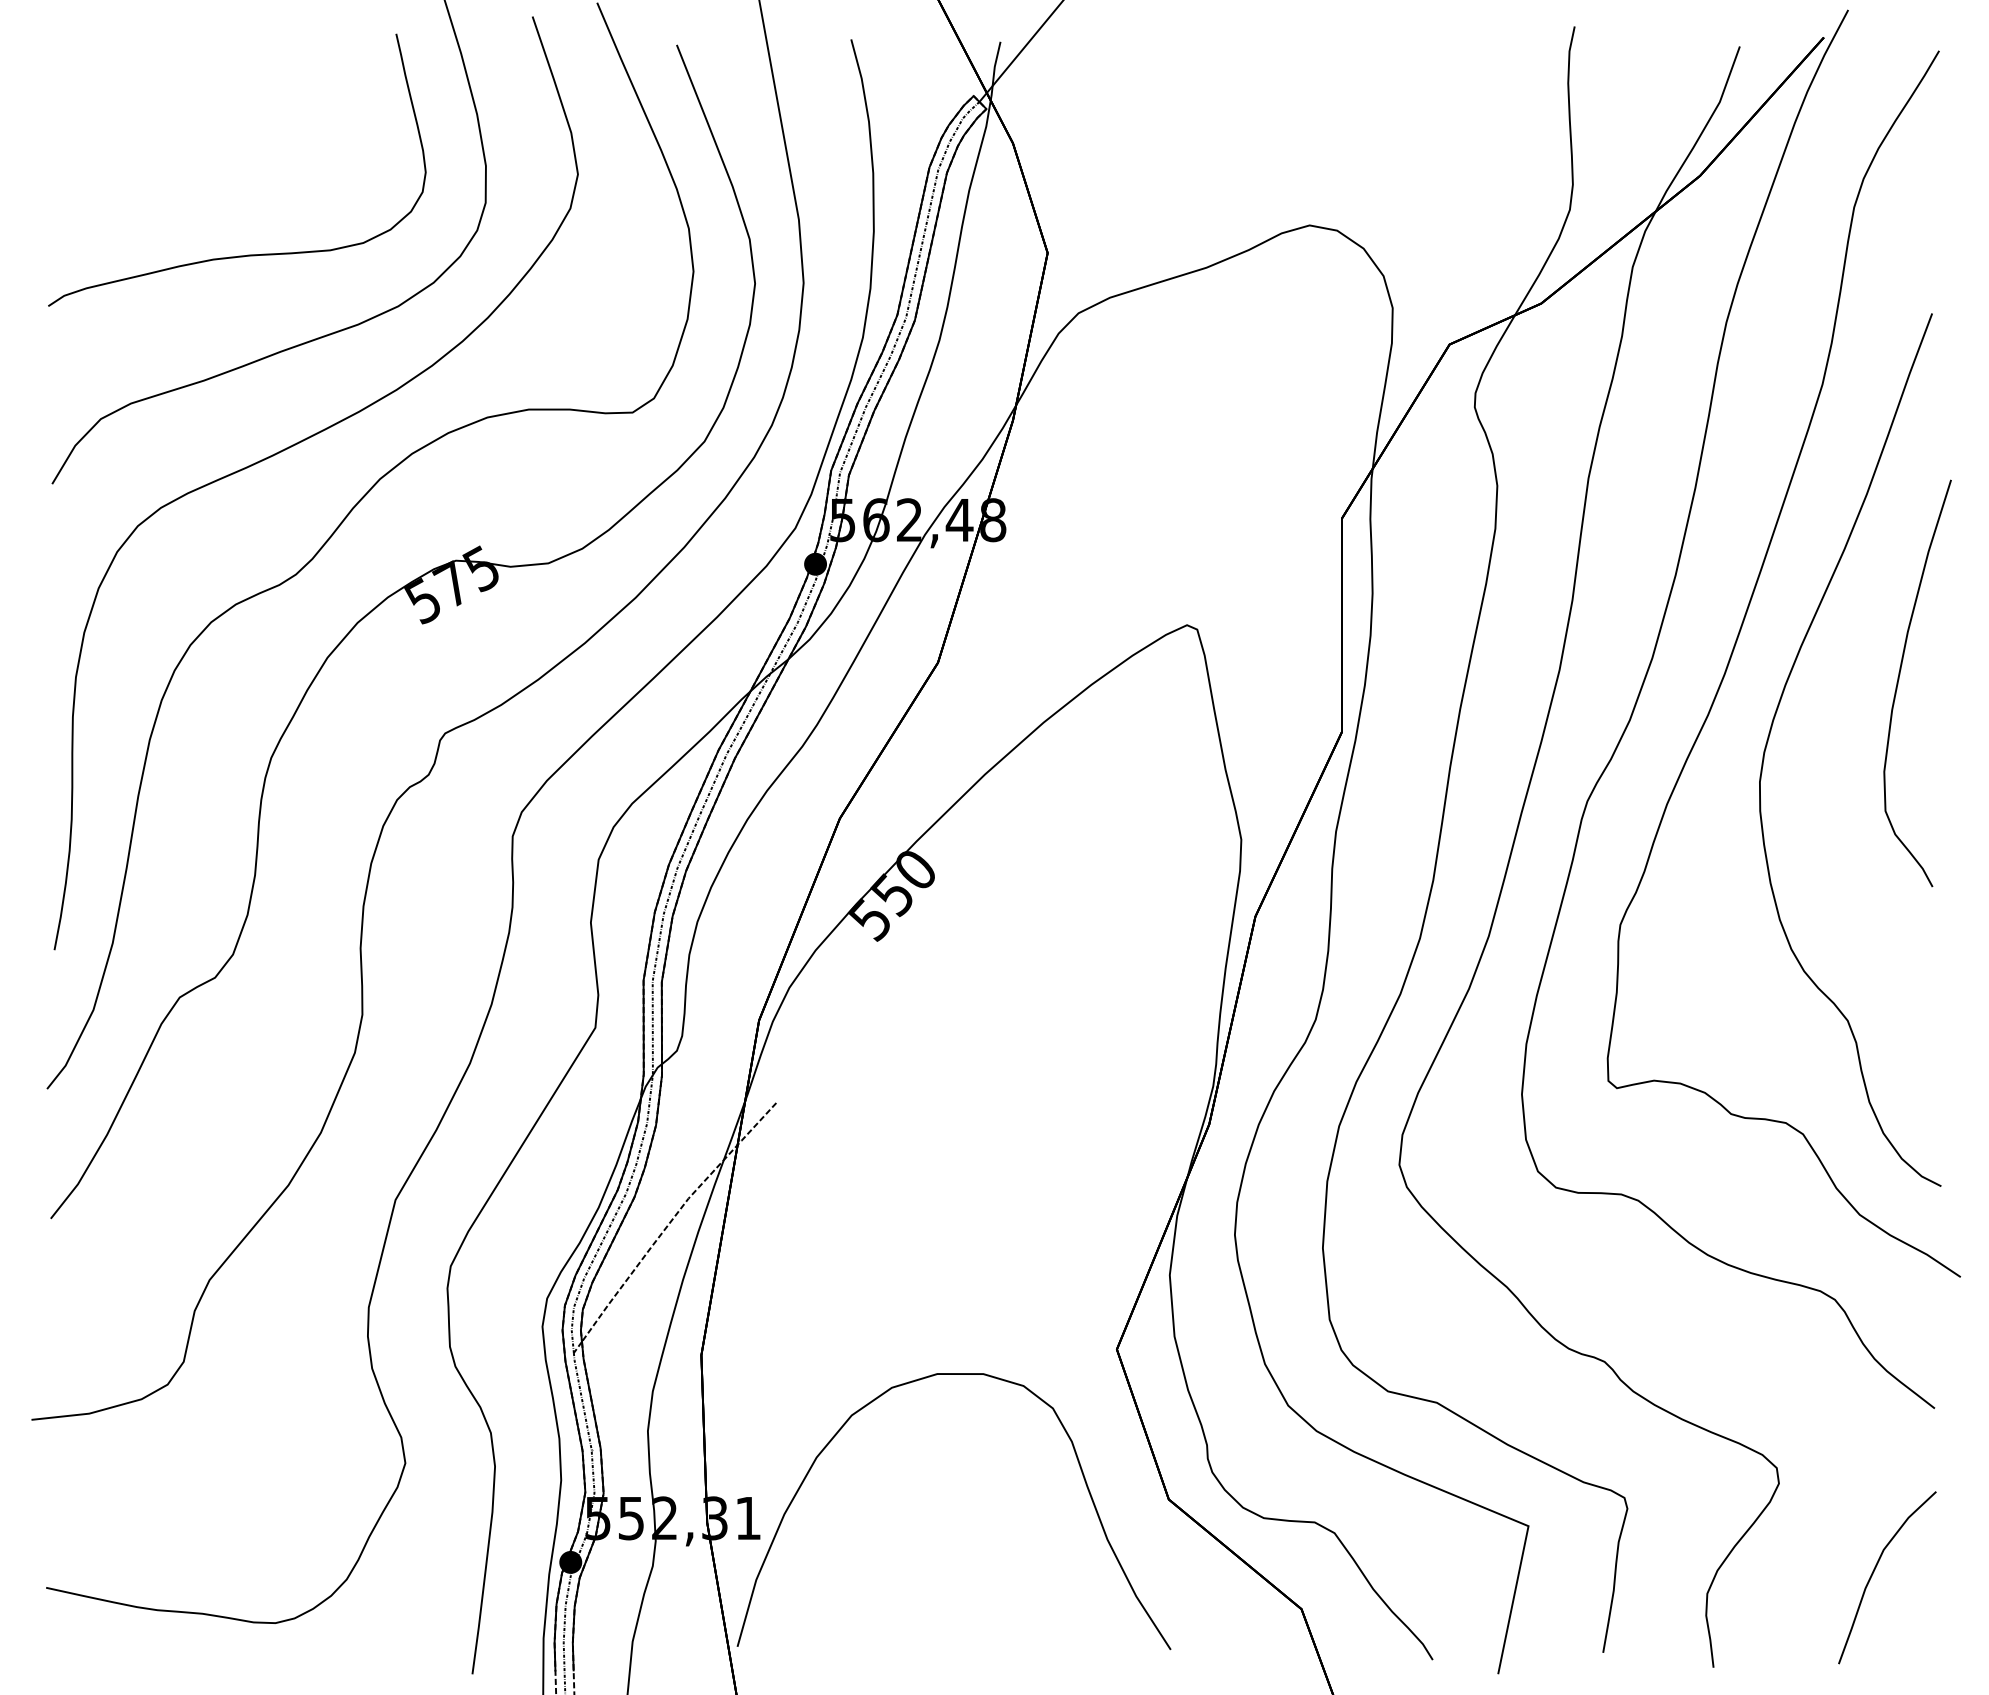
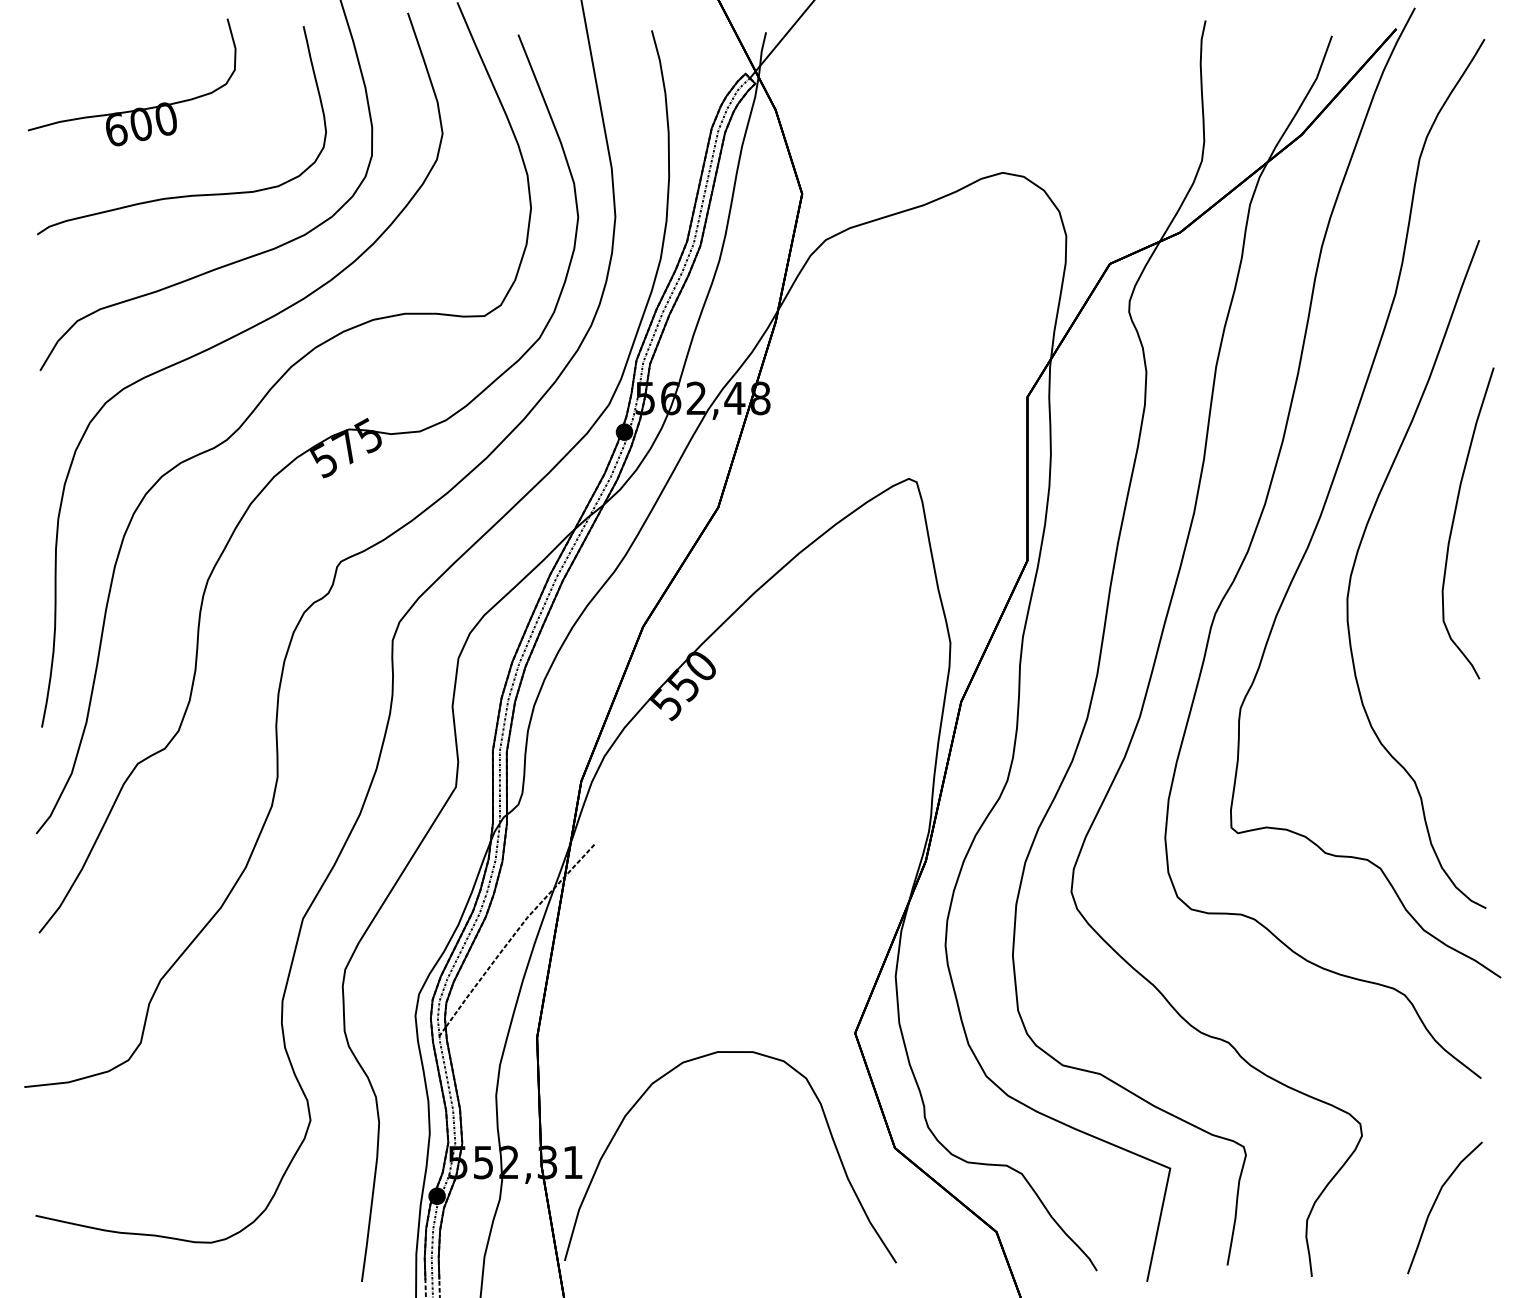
part: (179, 140) -> (137, 107), added

